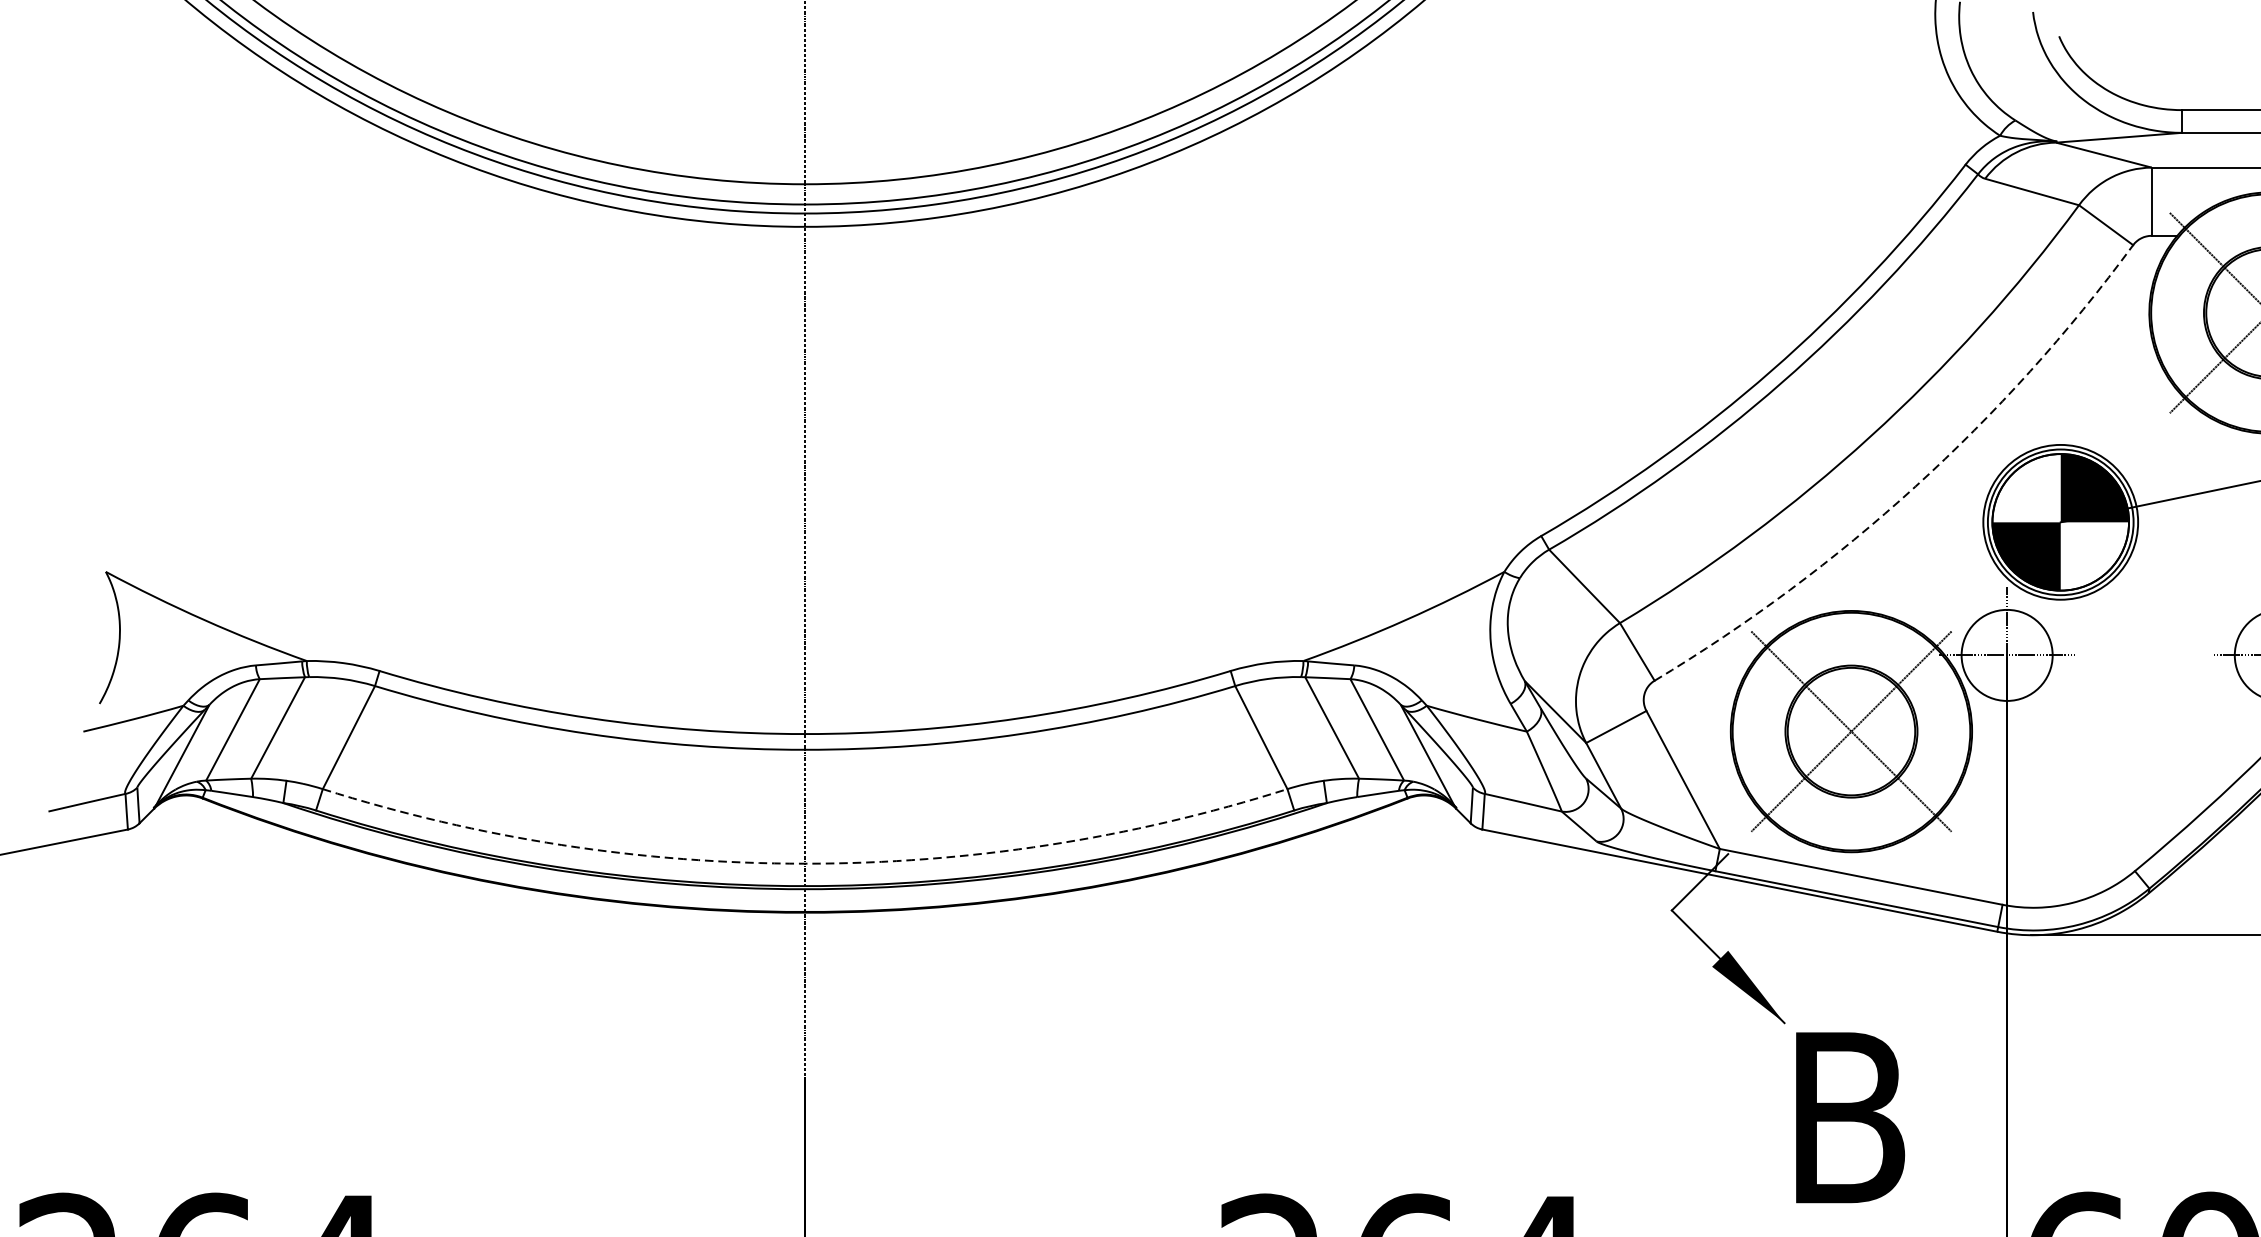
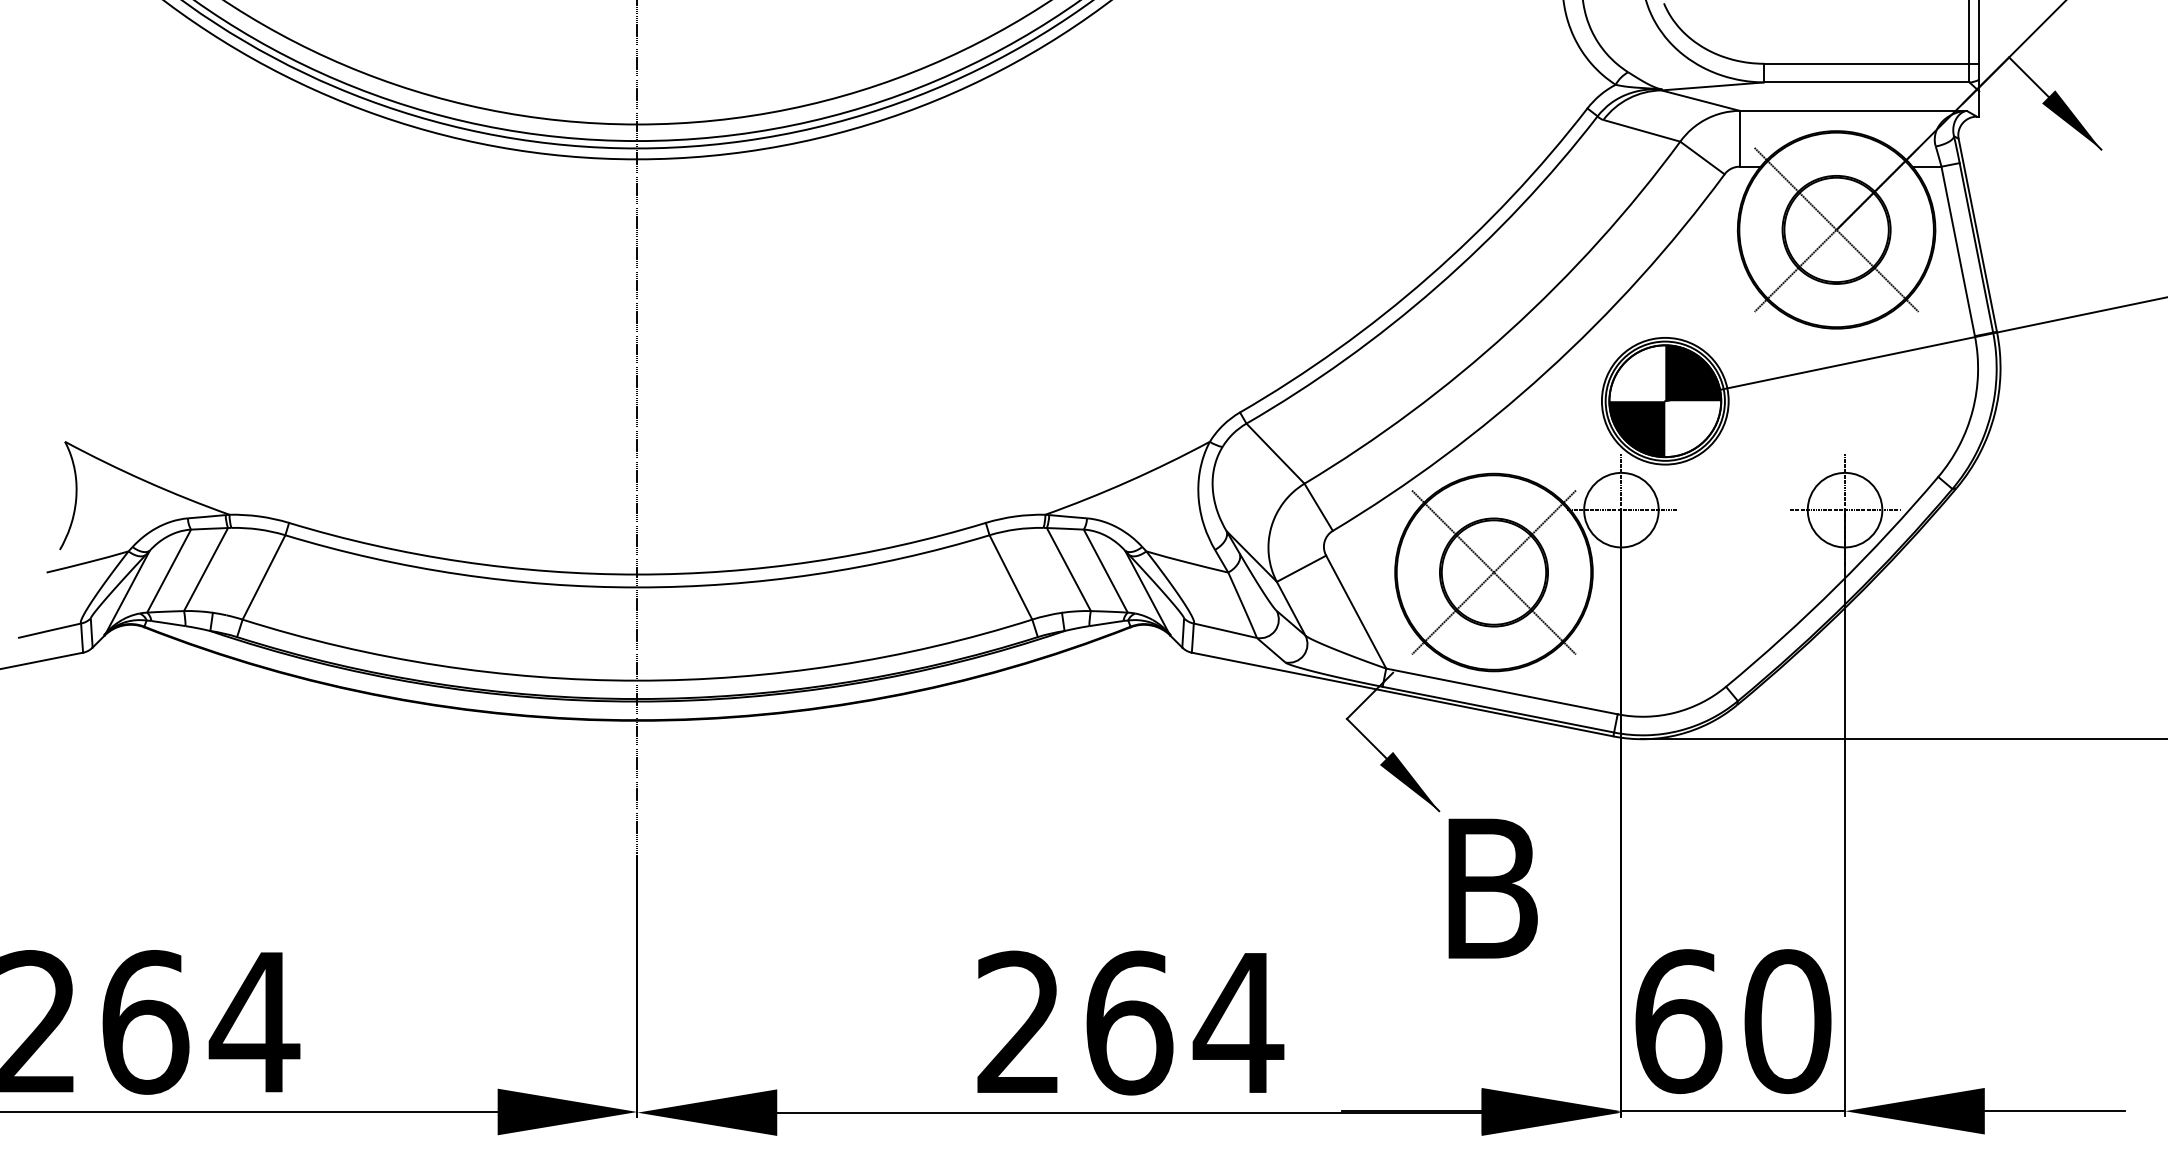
arc: (1915, 487) -> (1546, 372), dashed -> solid
arc: (805, 863) -> (637, 680), dashed -> solid

